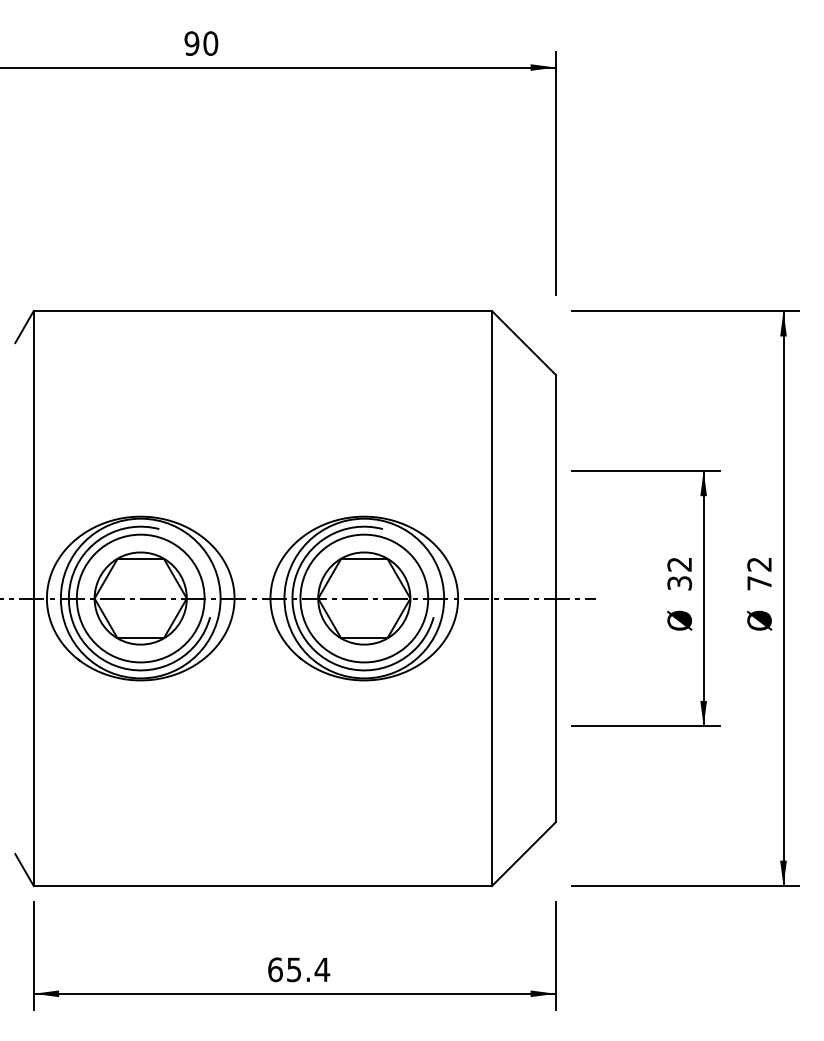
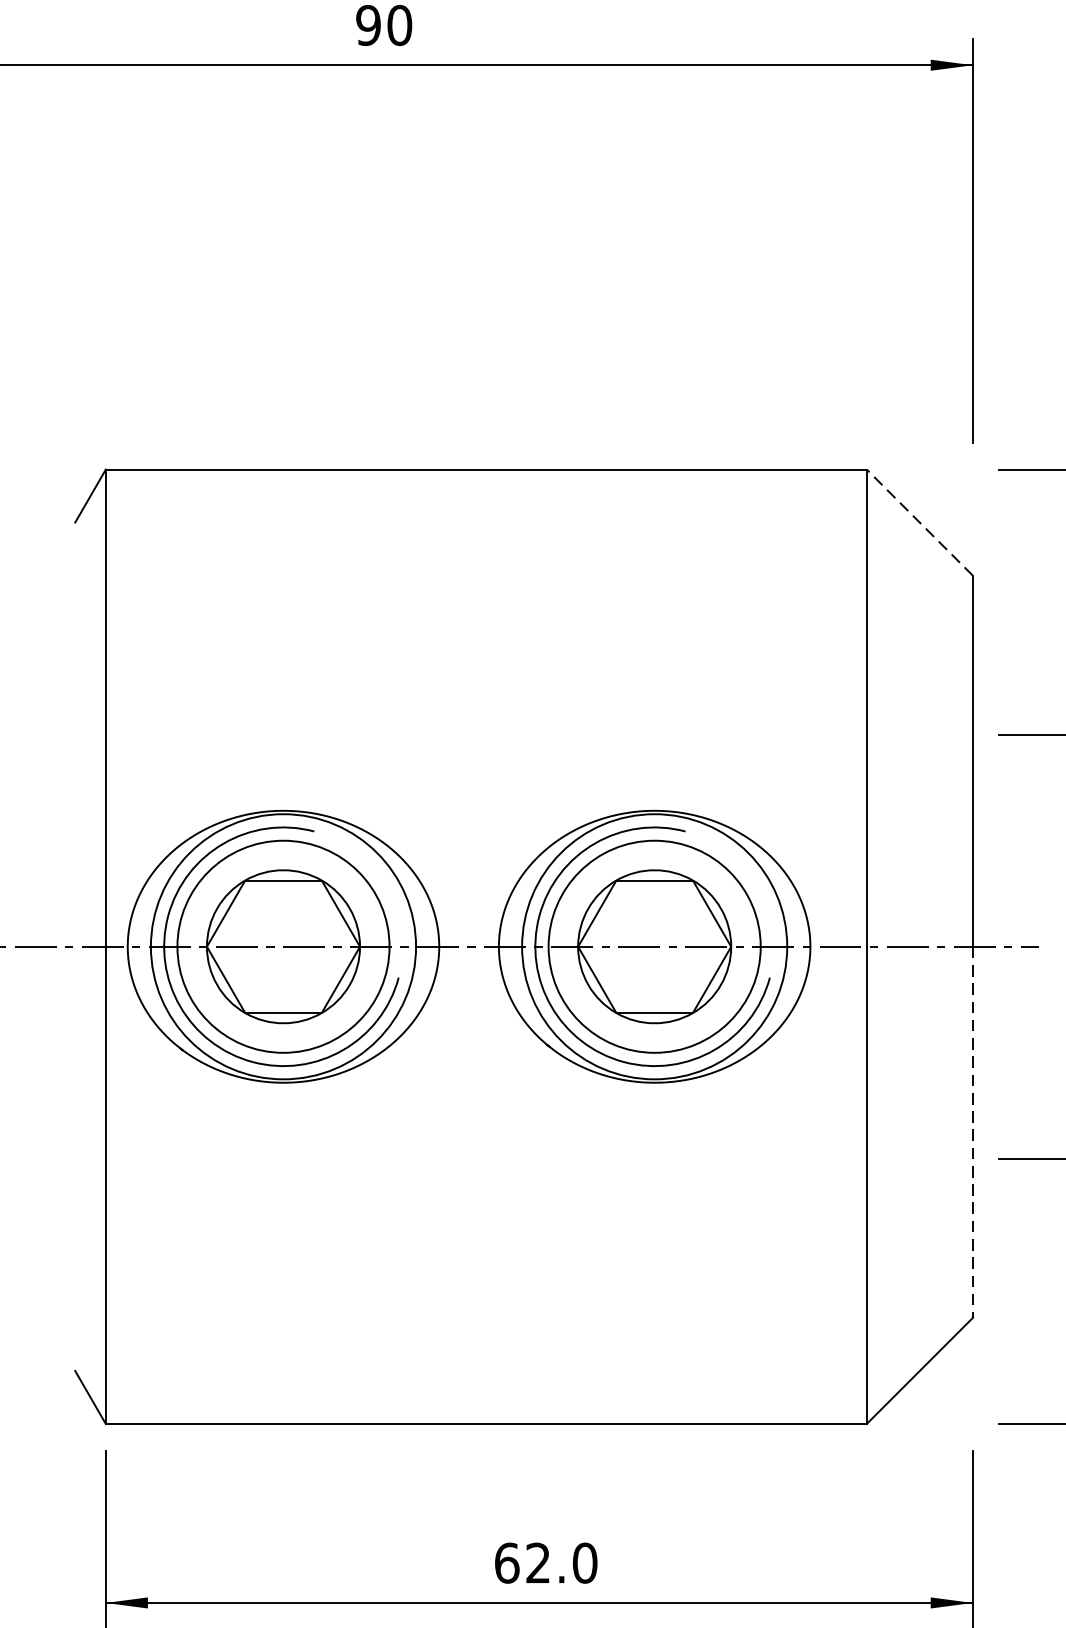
line: (523, 342) -> (918, 521), solid -> dashed
line: (555, 710) -> (972, 1132), solid -> dashed
text: (308, 969) -> (562, 1562), 65.4 -> 62.0

